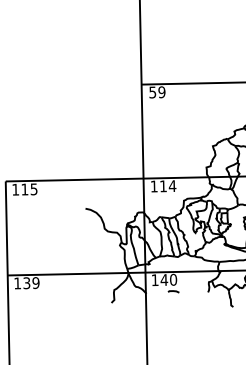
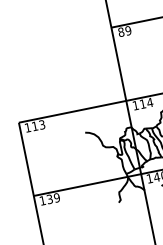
text: (152, 92) -> (121, 32), 59 -> 89
text: (33, 188) -> (41, 124), 115 -> 113

